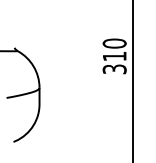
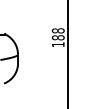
text: (113, 55) -> (57, 37), 310 -> 188

